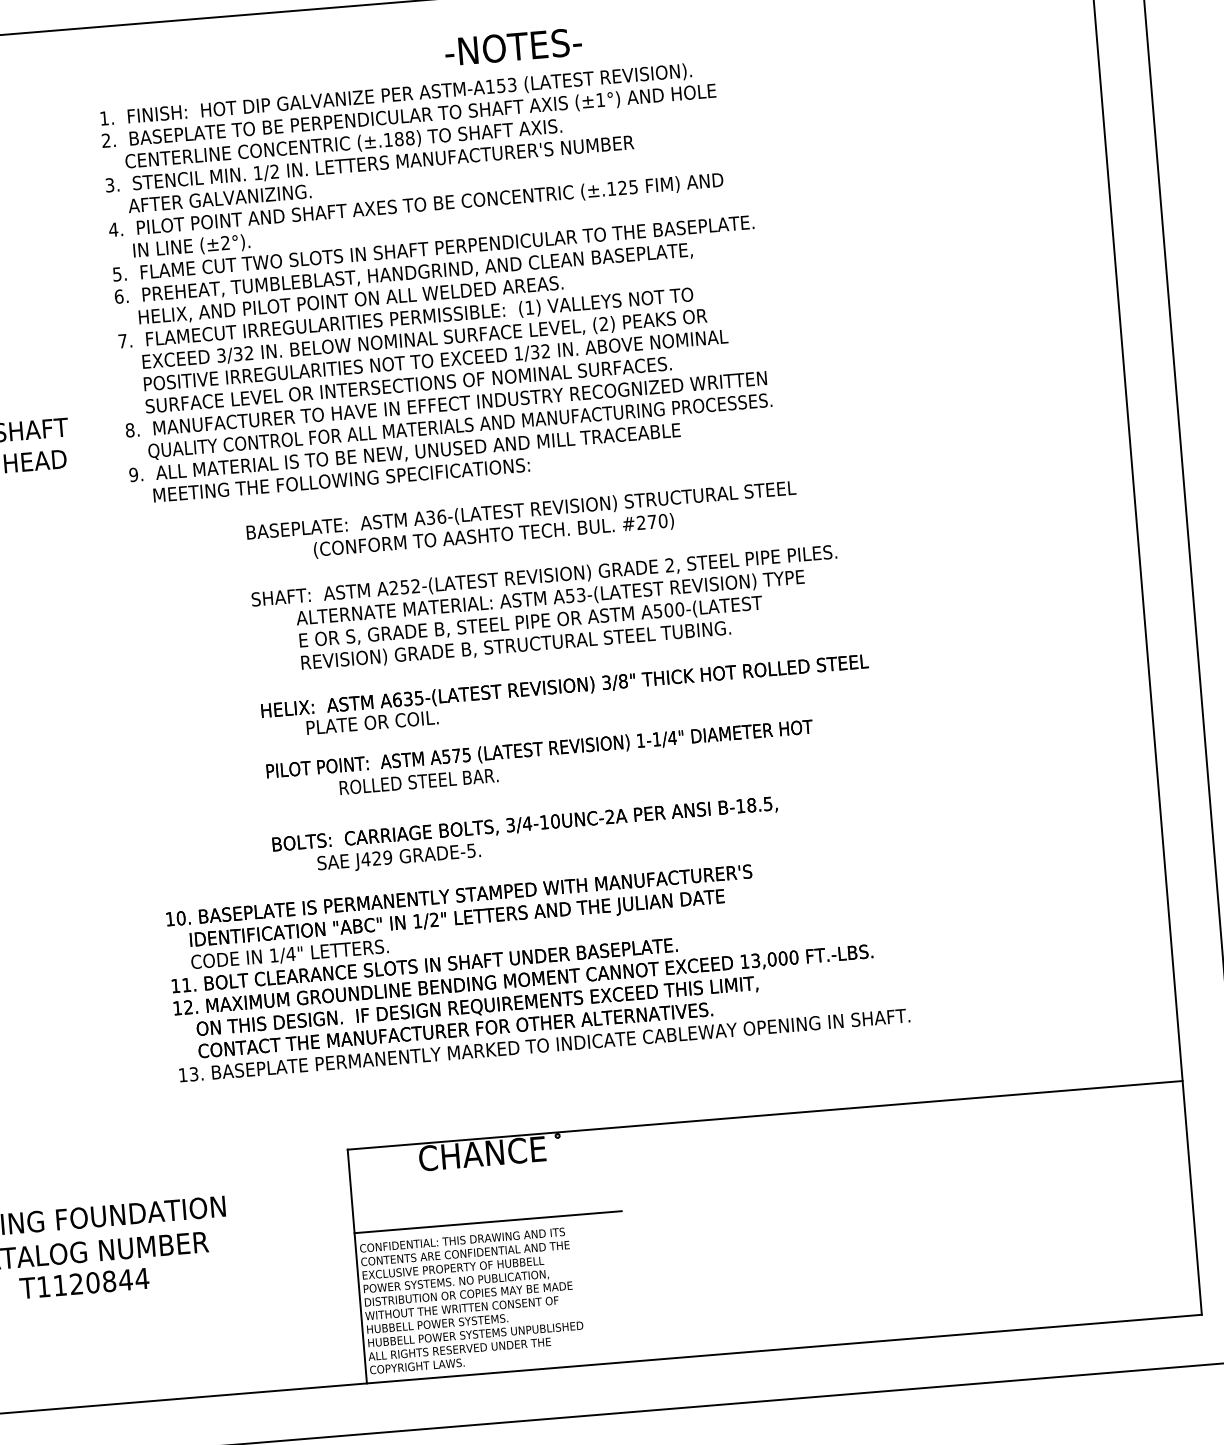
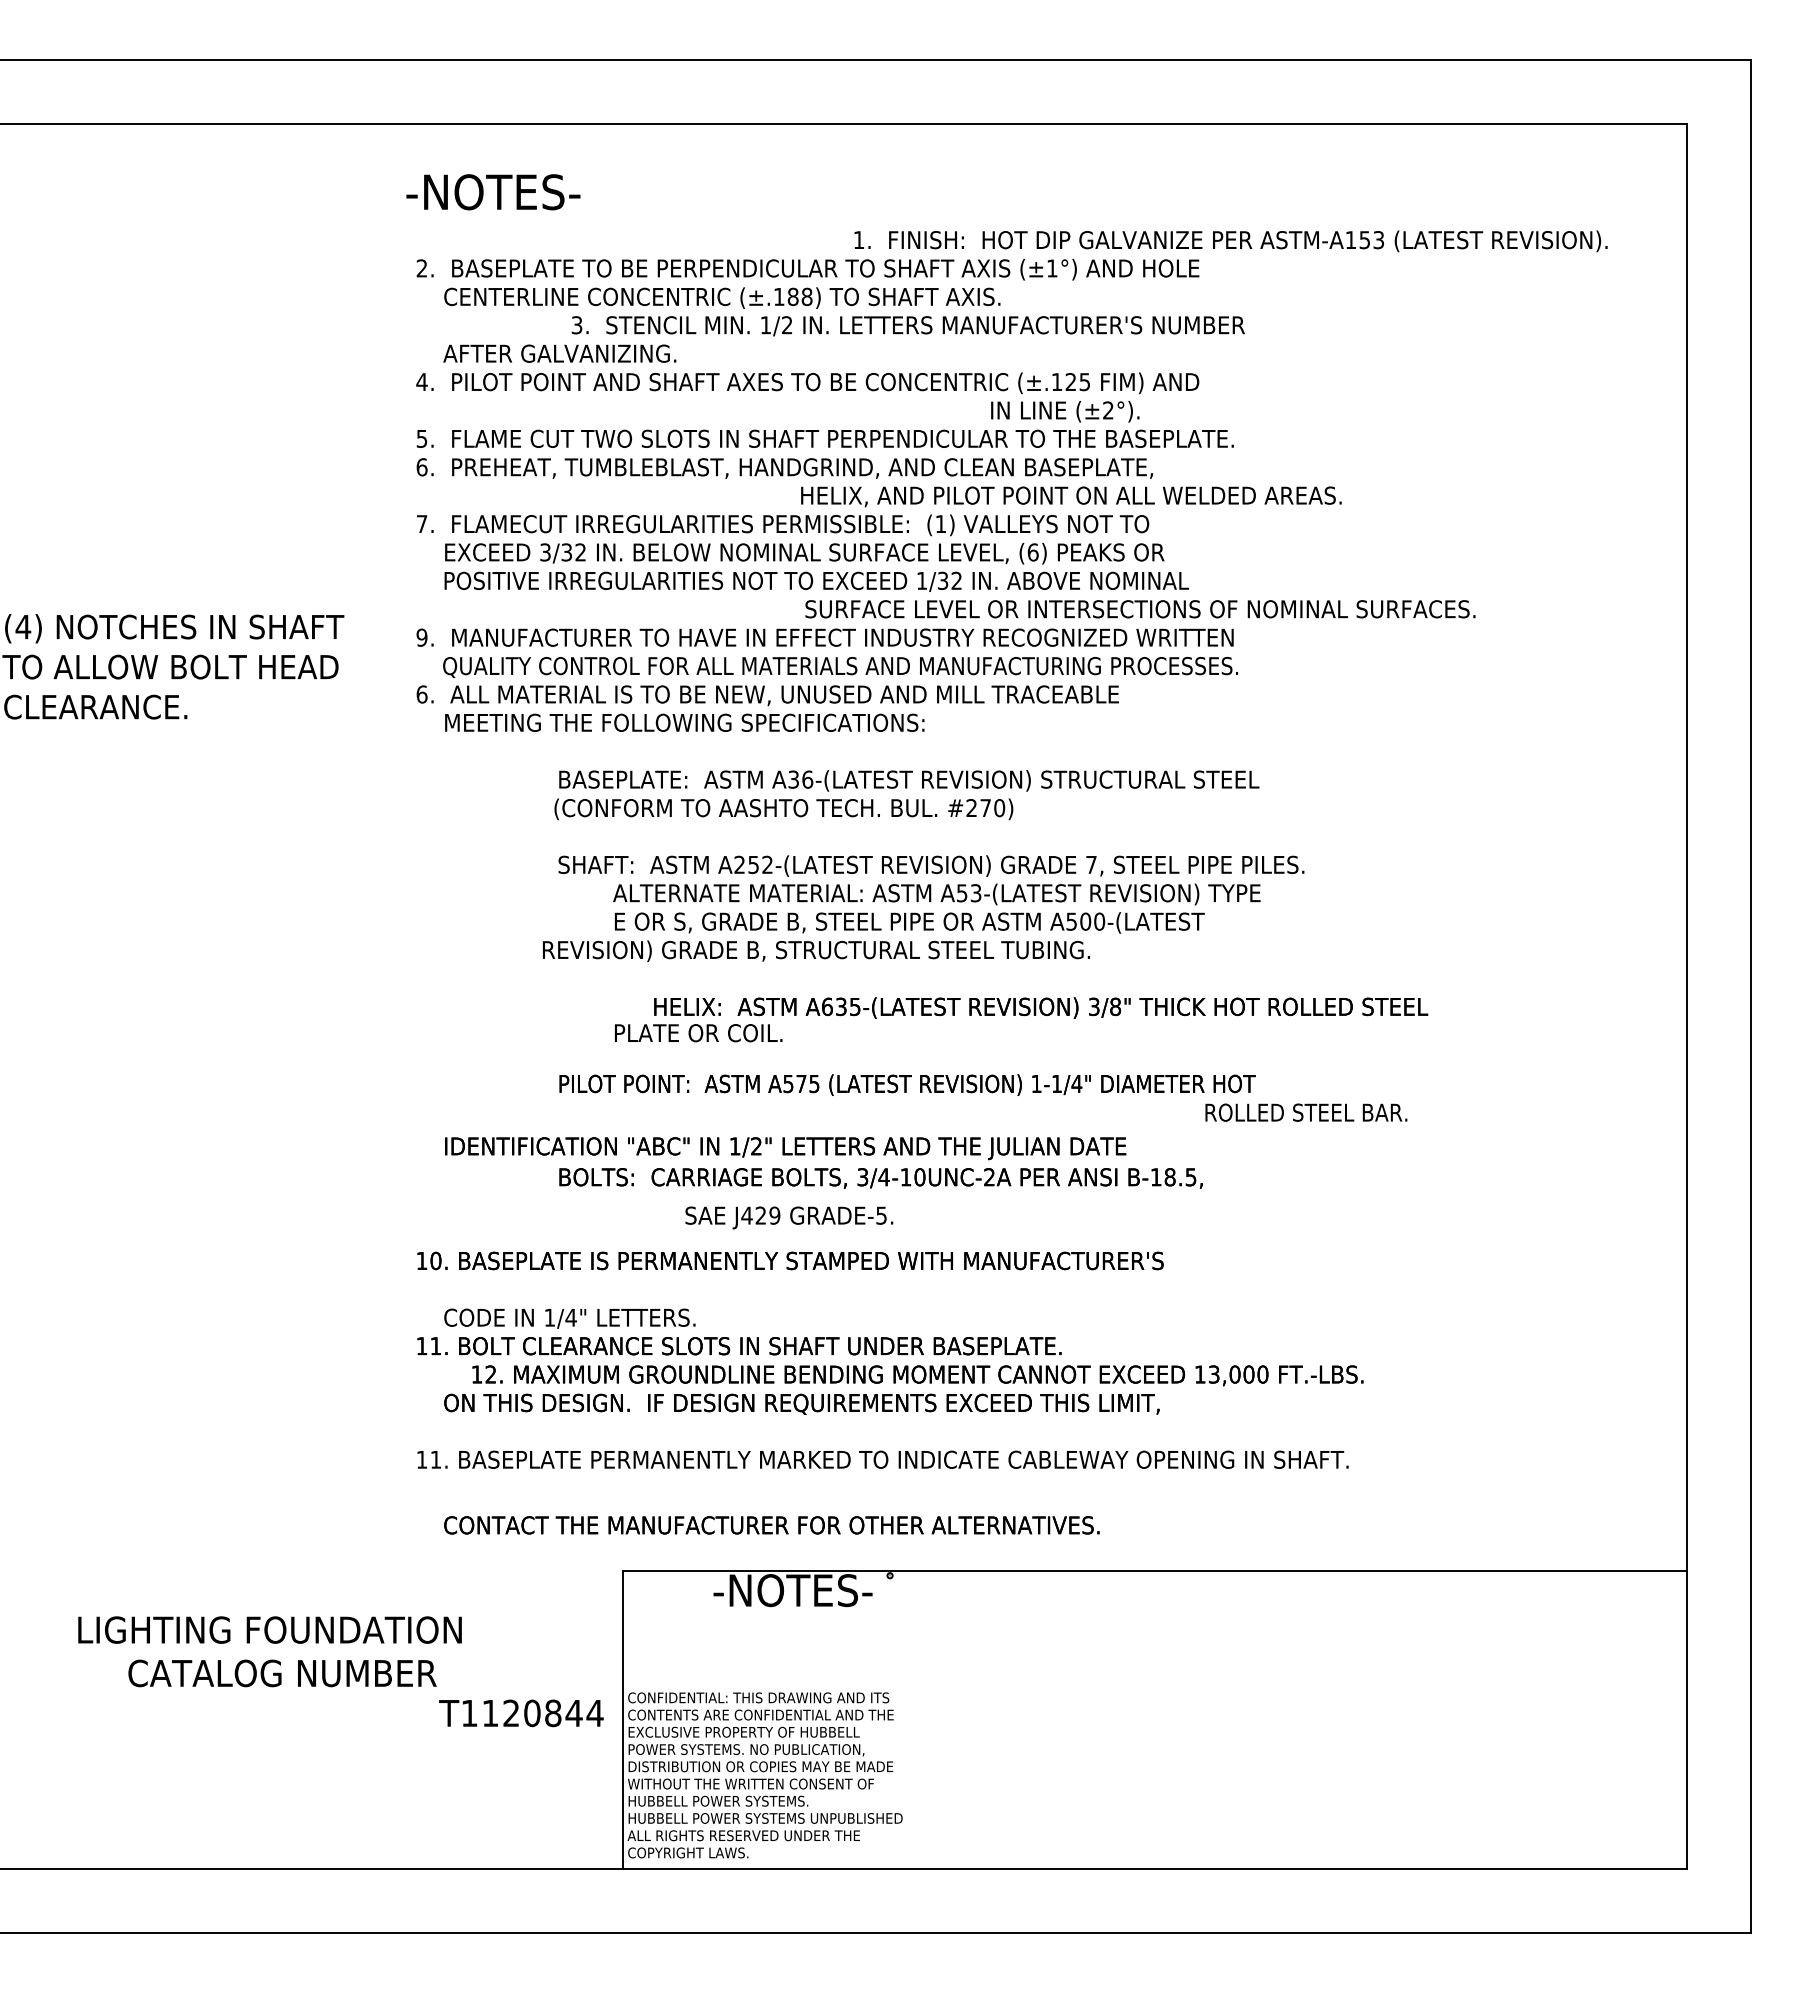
text: (513, 47) -> (493, 192), moved
text: (395, 95) -> (1230, 241), moved
text: (369, 164) -> (907, 326), moved
text: (191, 246) -> (1065, 411), moved
text: (351, 300) -> (1071, 496), moved
text: (603, 324) -> (1032, 552), (2) -> (6)
text: (408, 385) -> (1140, 609), moved
text: (129, 430) -> (421, 637), 8. -> 9.
text: (133, 474) -> (421, 694), 9. -> 6.
text: (493, 536) -> (783, 809), moved
text: (669, 565) -> (1091, 864), 2, -> 7,
text: (516, 646) -> (816, 951), moved
text: (565, 686) -> (1041, 1007), moved
text: (419, 781) -> (1306, 1112), moved
text: (399, 858) -> (789, 1217), moved
text: (457, 919) -> (785, 1148), moved
text: (523, 980) -> (917, 1375), moved
text: (455, 1030) -> (771, 1525), moved
text: (193, 1074) -> (435, 1459), 13. -> 11.
text: (482, 1153) -> (792, 1590), CHANCE -> -NOTES-
line: (487, 1222) -> (792, 1677), removed
text: (84, 1283) -> (521, 1713), moved

